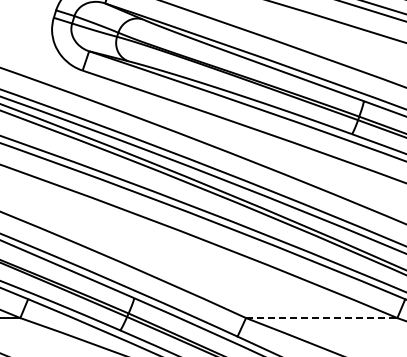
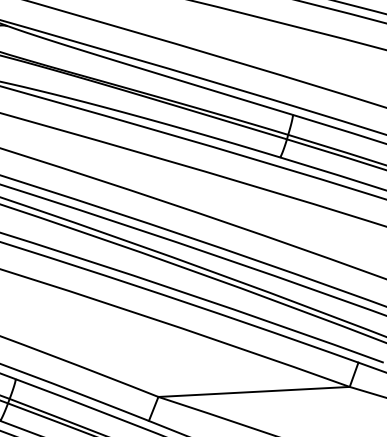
line: (321, 318) -> (253, 392), dashed -> solid

